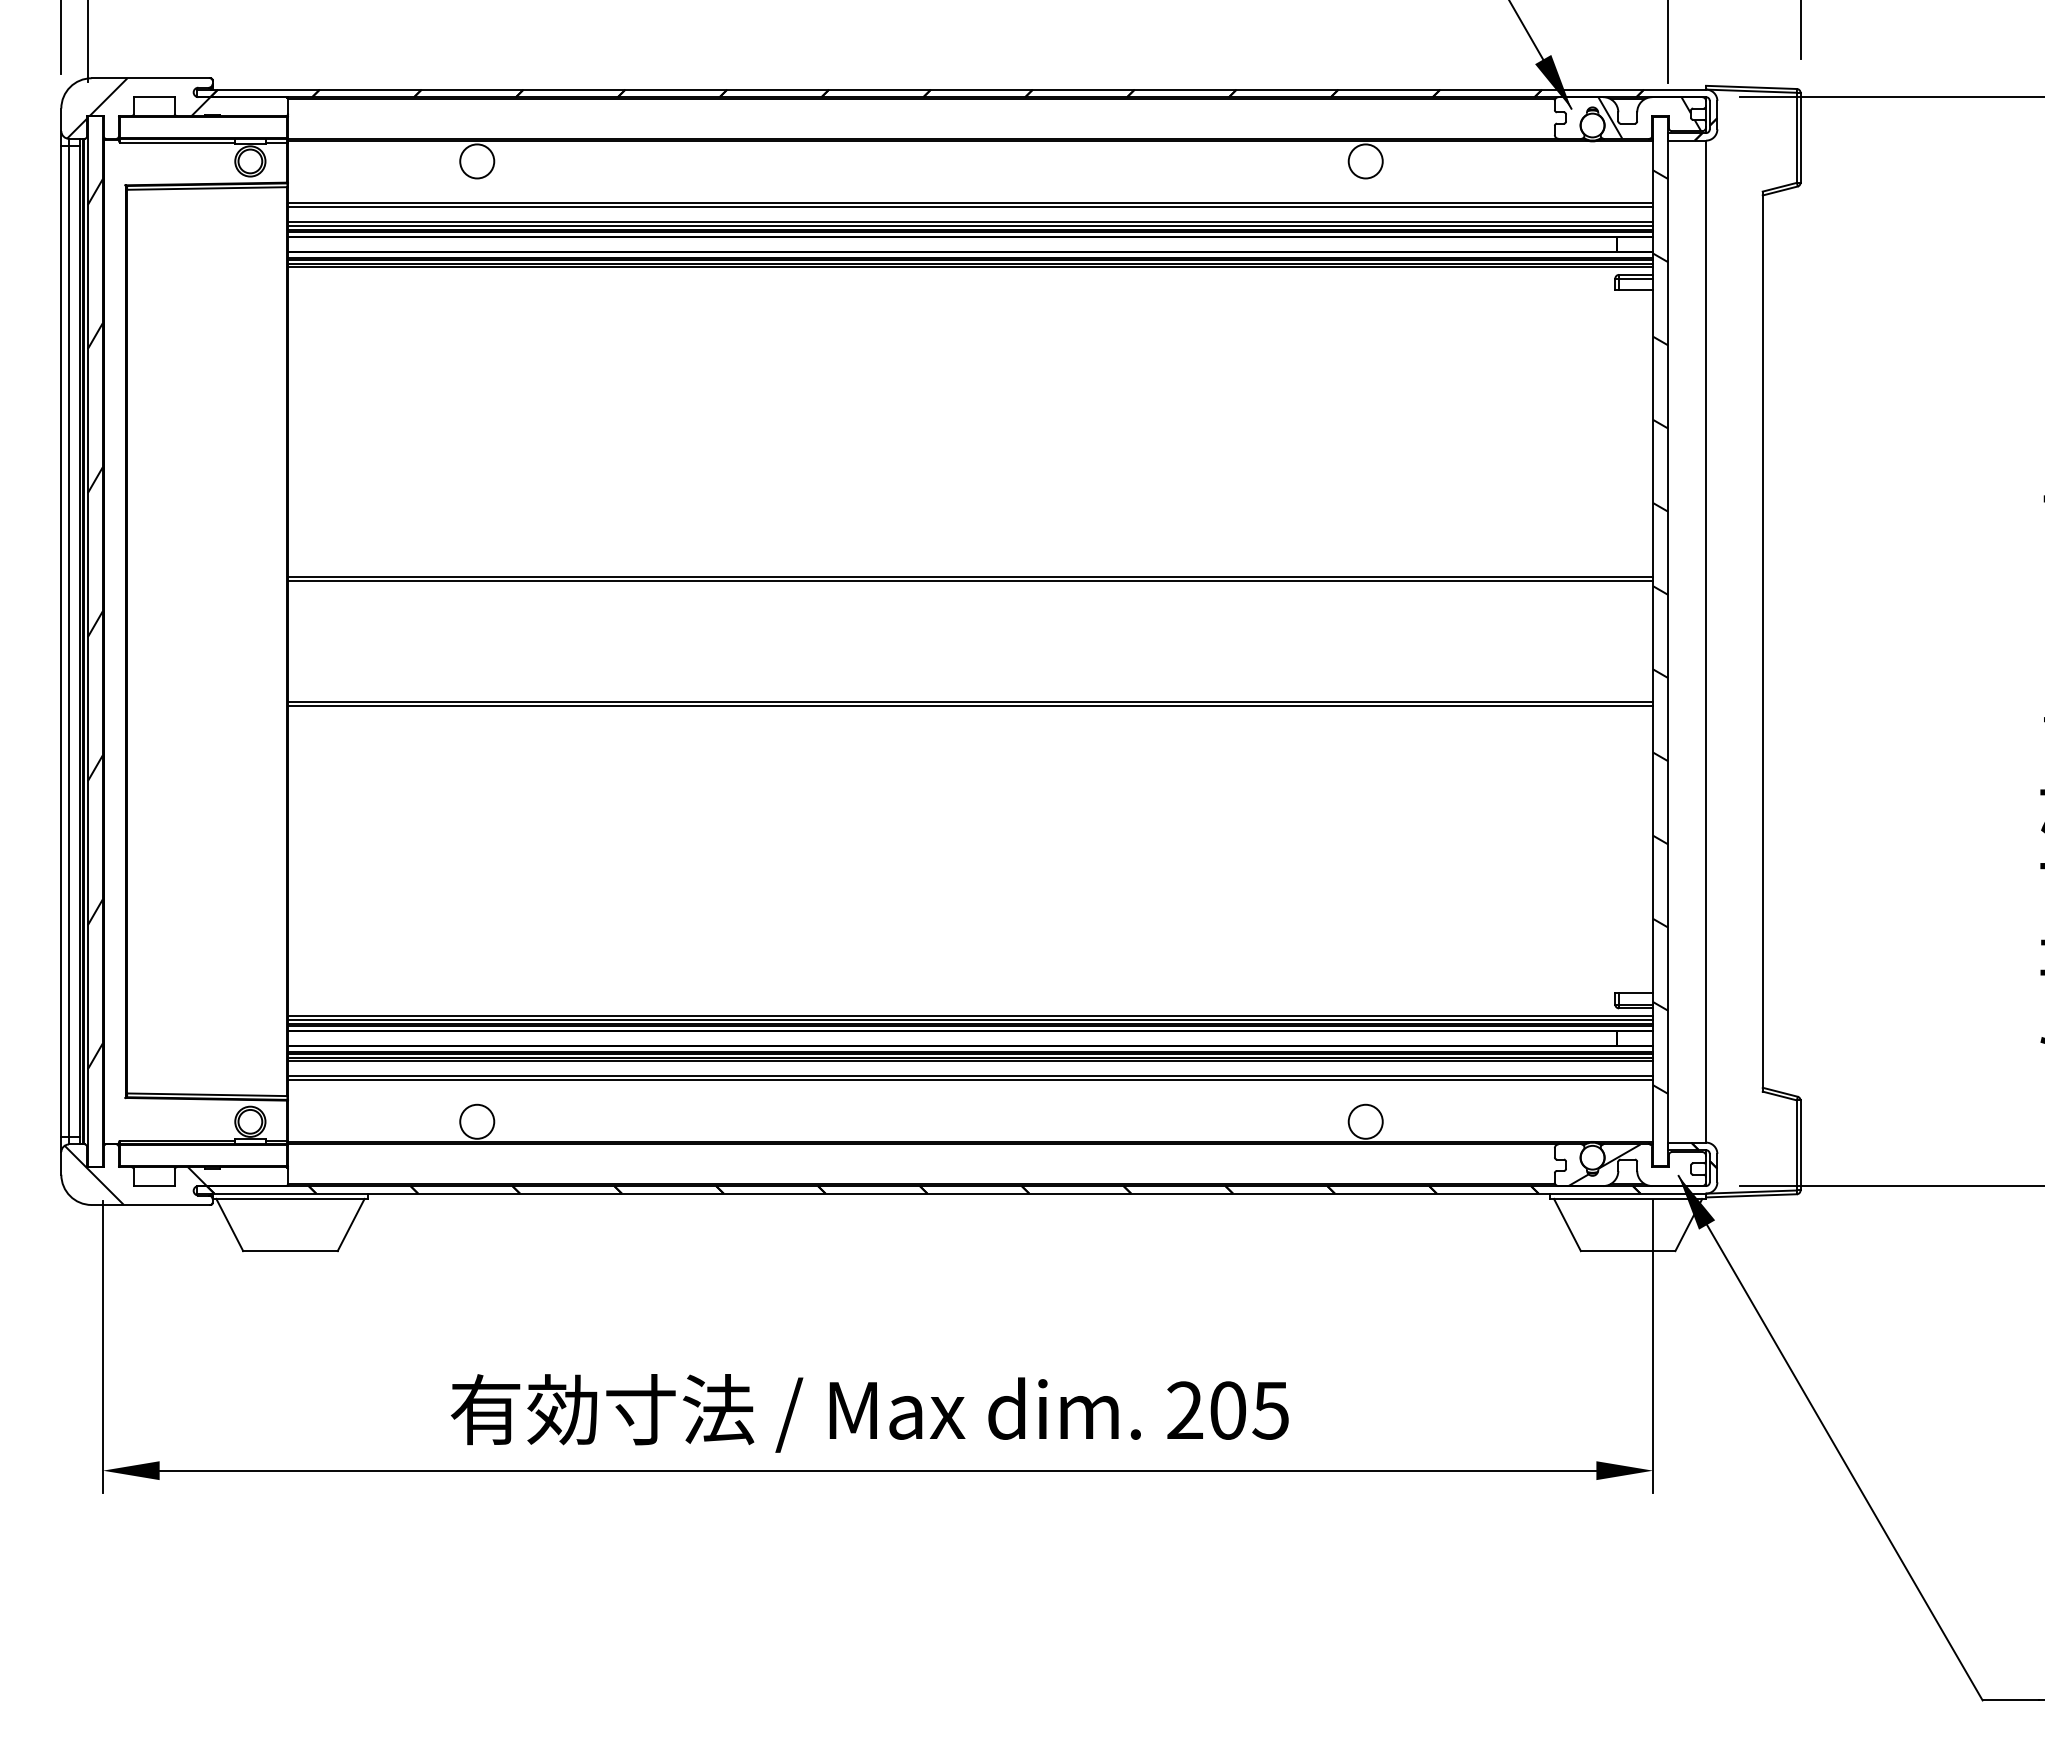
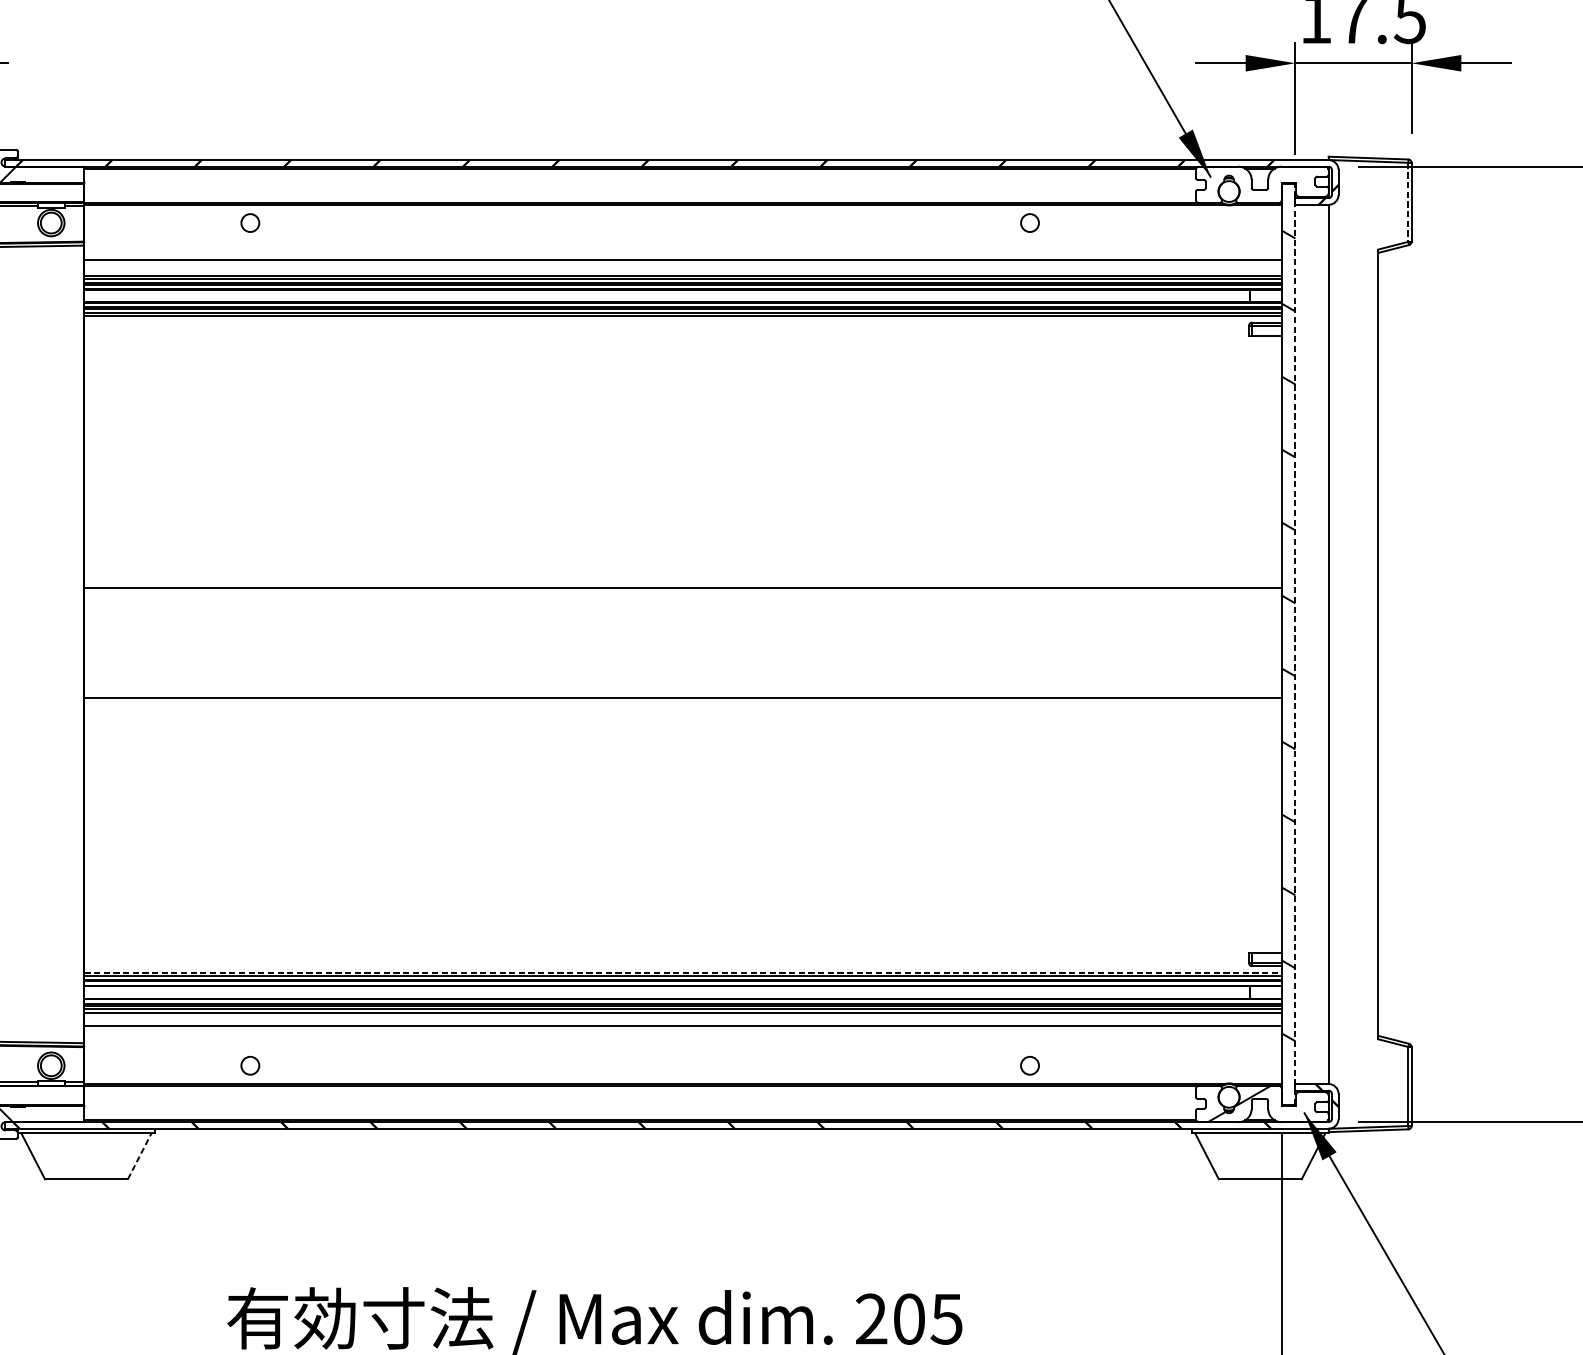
hatch: (1649, 117) -> (1279, 184), removed
line: (1796, 138) -> (1408, 202), solid -> dashed
circle: (477, 161) -> (250, 223), size x0.6
circle: (1365, 161) -> (1029, 223), size x0.6
line: (970, 206) -> (683, 262), removed
line: (970, 581) -> (683, 591), removed
line: (1668, 641) -> (1295, 644), solid -> dashed
line: (970, 705) -> (683, 700), removed
line: (971, 1015) -> (684, 972), solid -> dashed
line: (970, 1080) -> (683, 1029), removed
circle: (477, 1121) -> (250, 1065), size x0.6
circle: (1365, 1121) -> (1029, 1065), size x0.6
line: (351, 1224) -> (140, 1155), solid -> dashed

